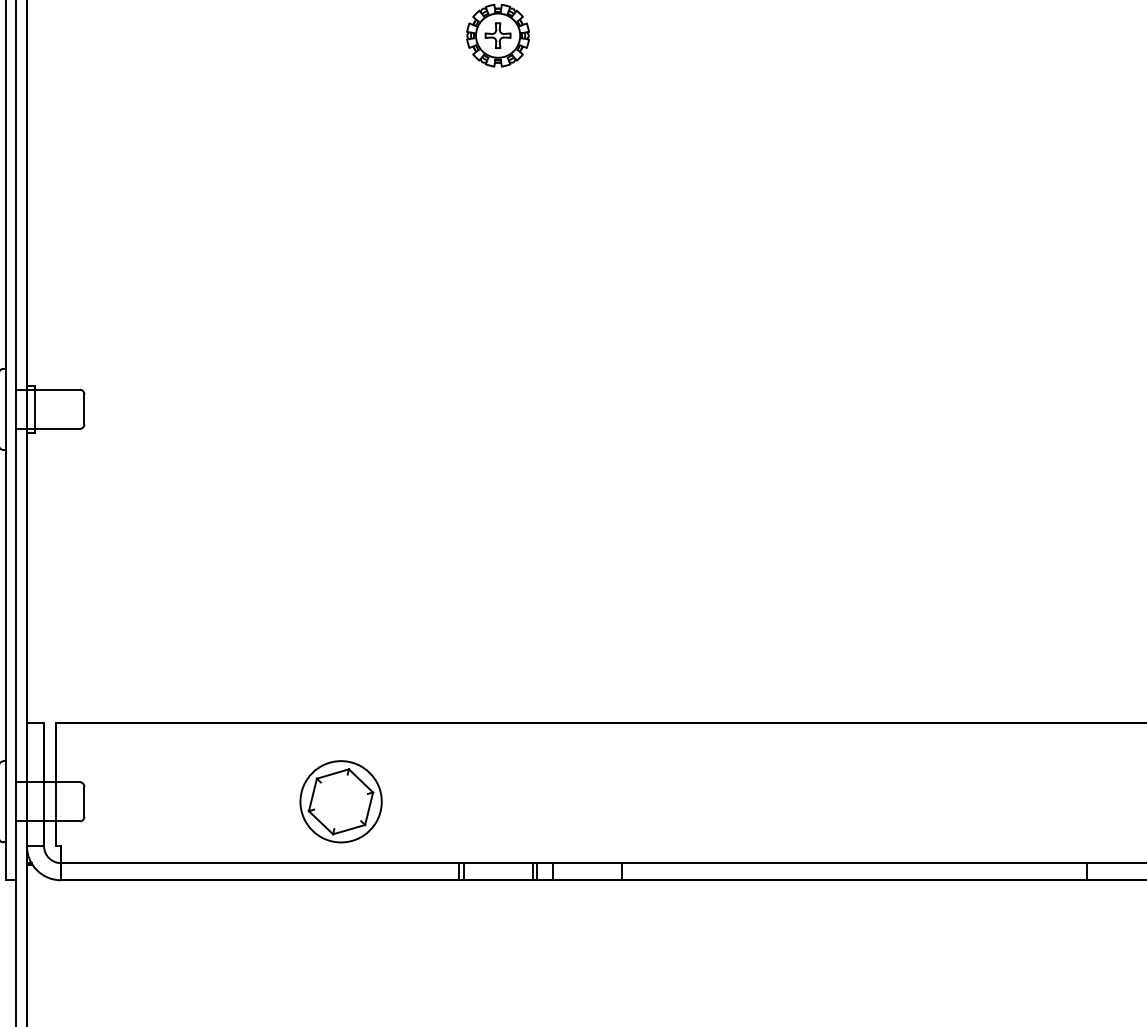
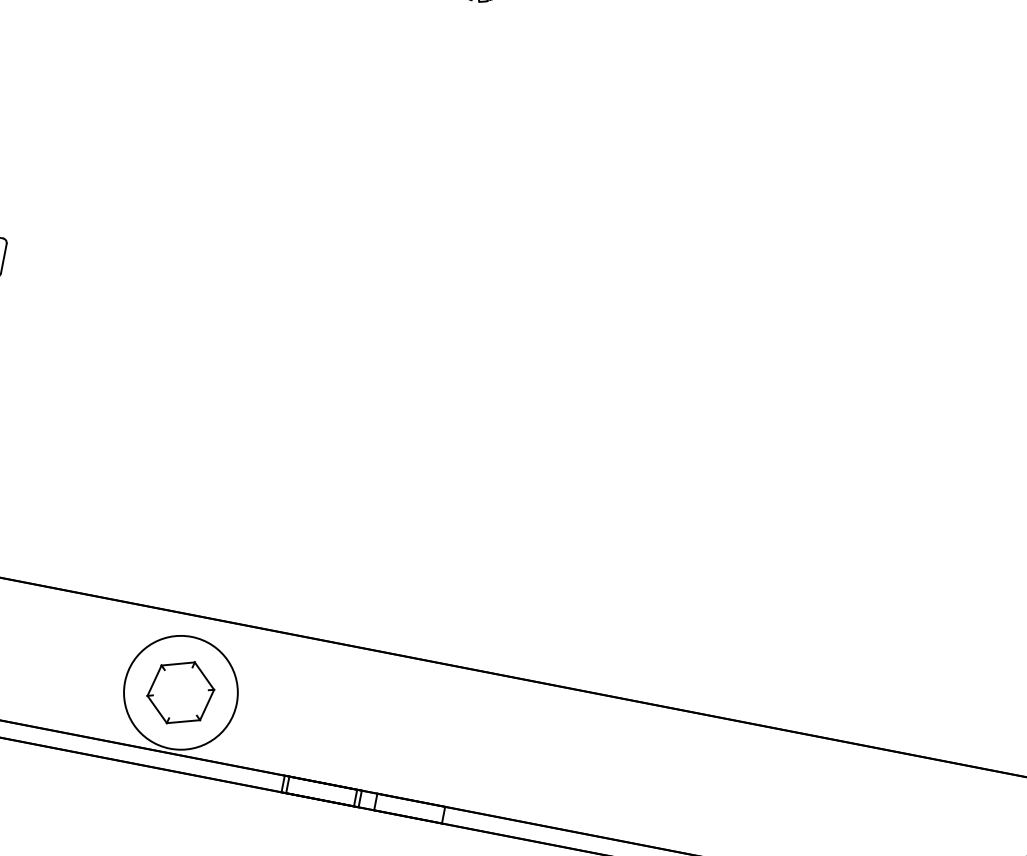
circle: (340, 801) -> (180, 692), size x1.4

